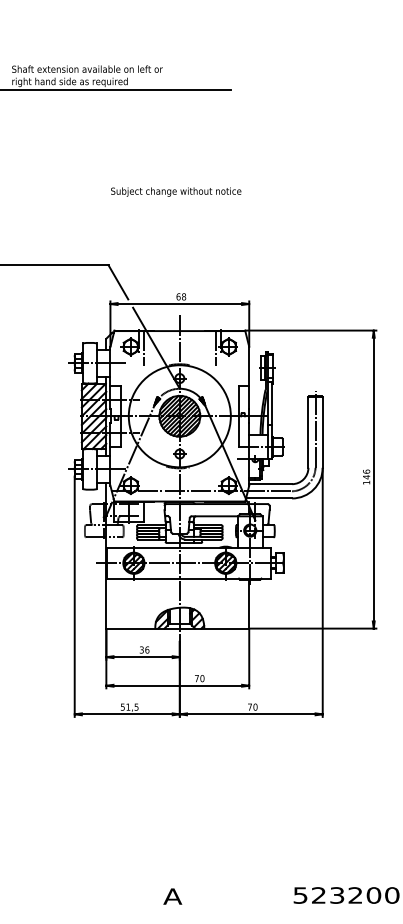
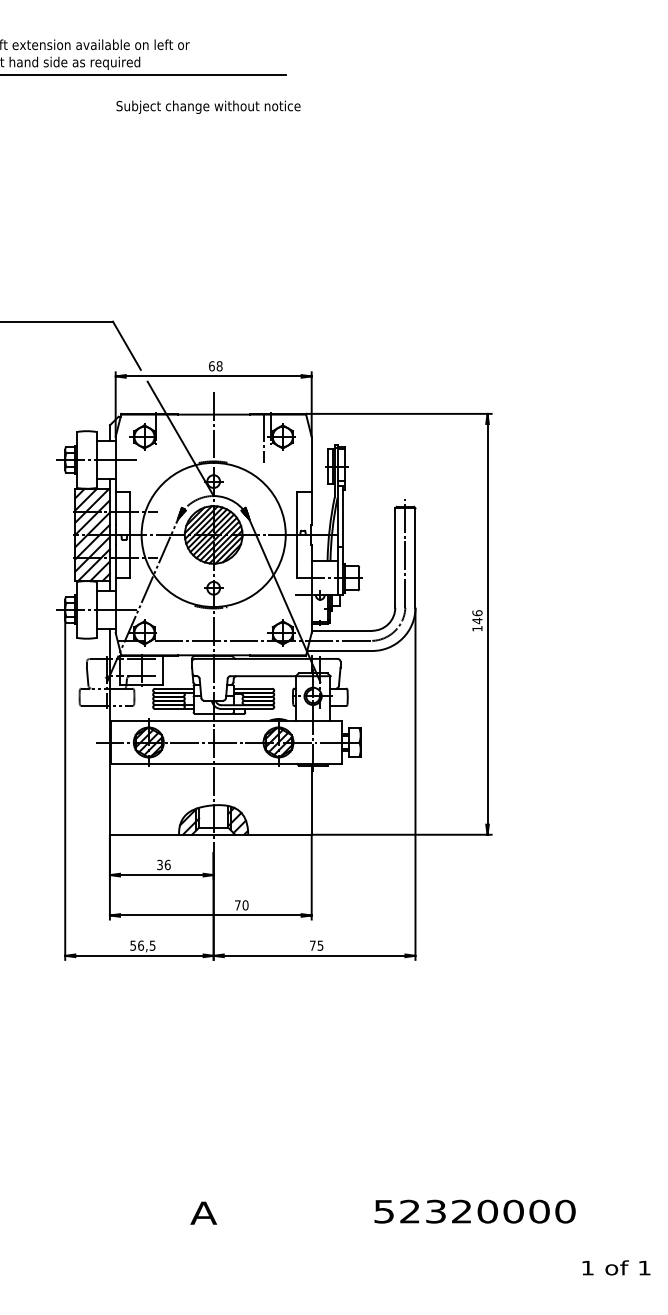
text: (176, 191) -> (208, 106), moved
line: (144, 348) -> (163, 438), removed
text: (128, 707) -> (141, 945), 51,5 -> 56,5
text: (255, 707) -> (320, 945), 70 -> 75

